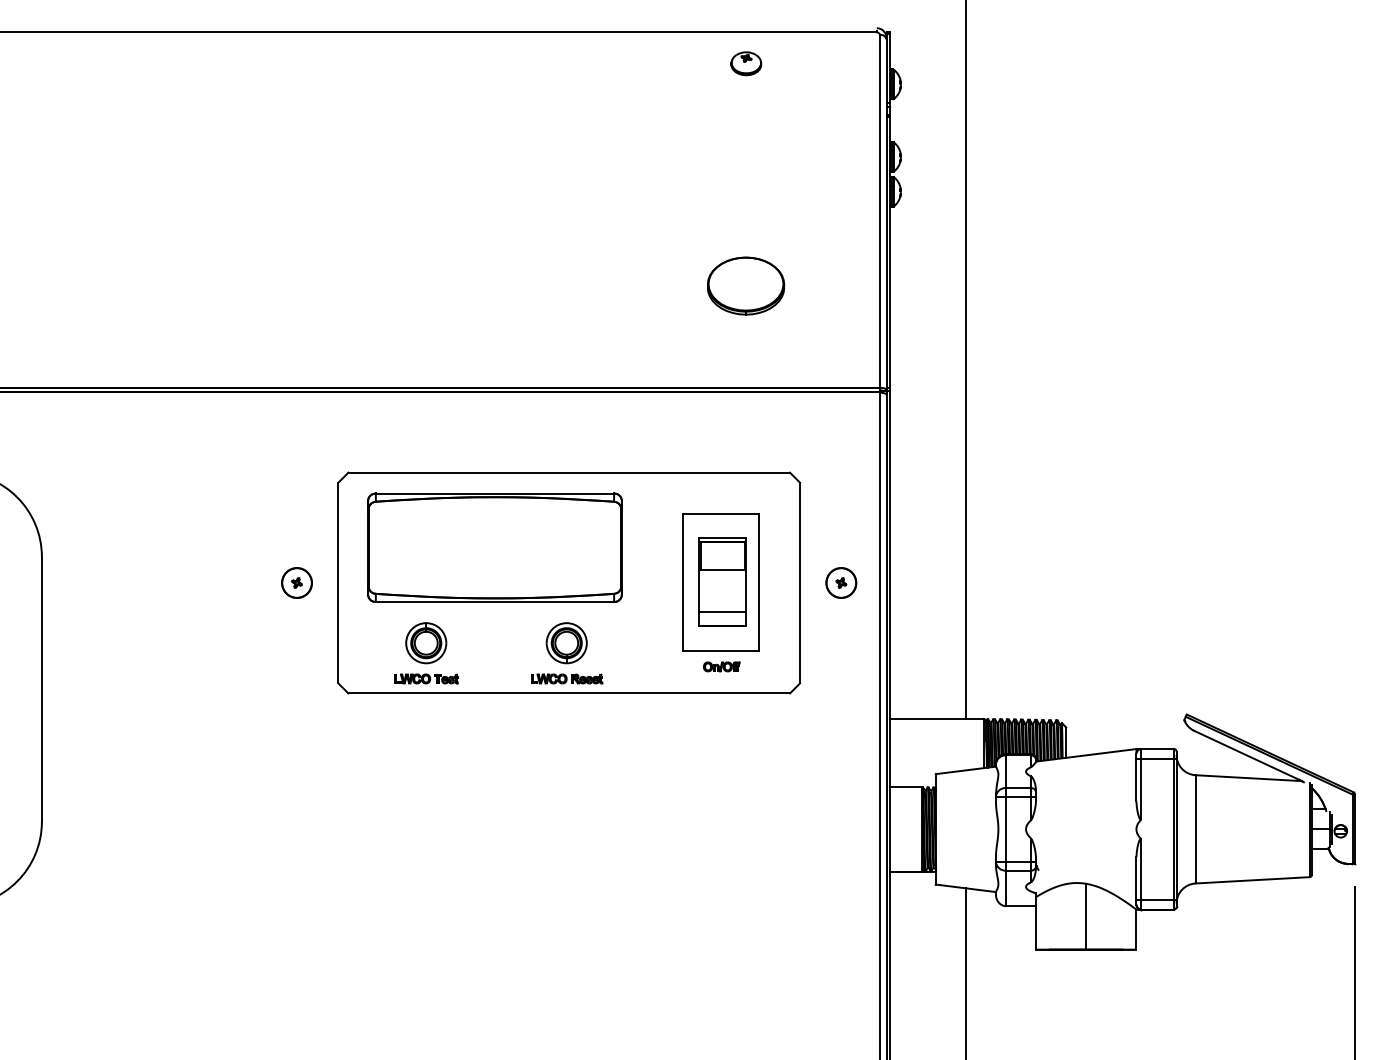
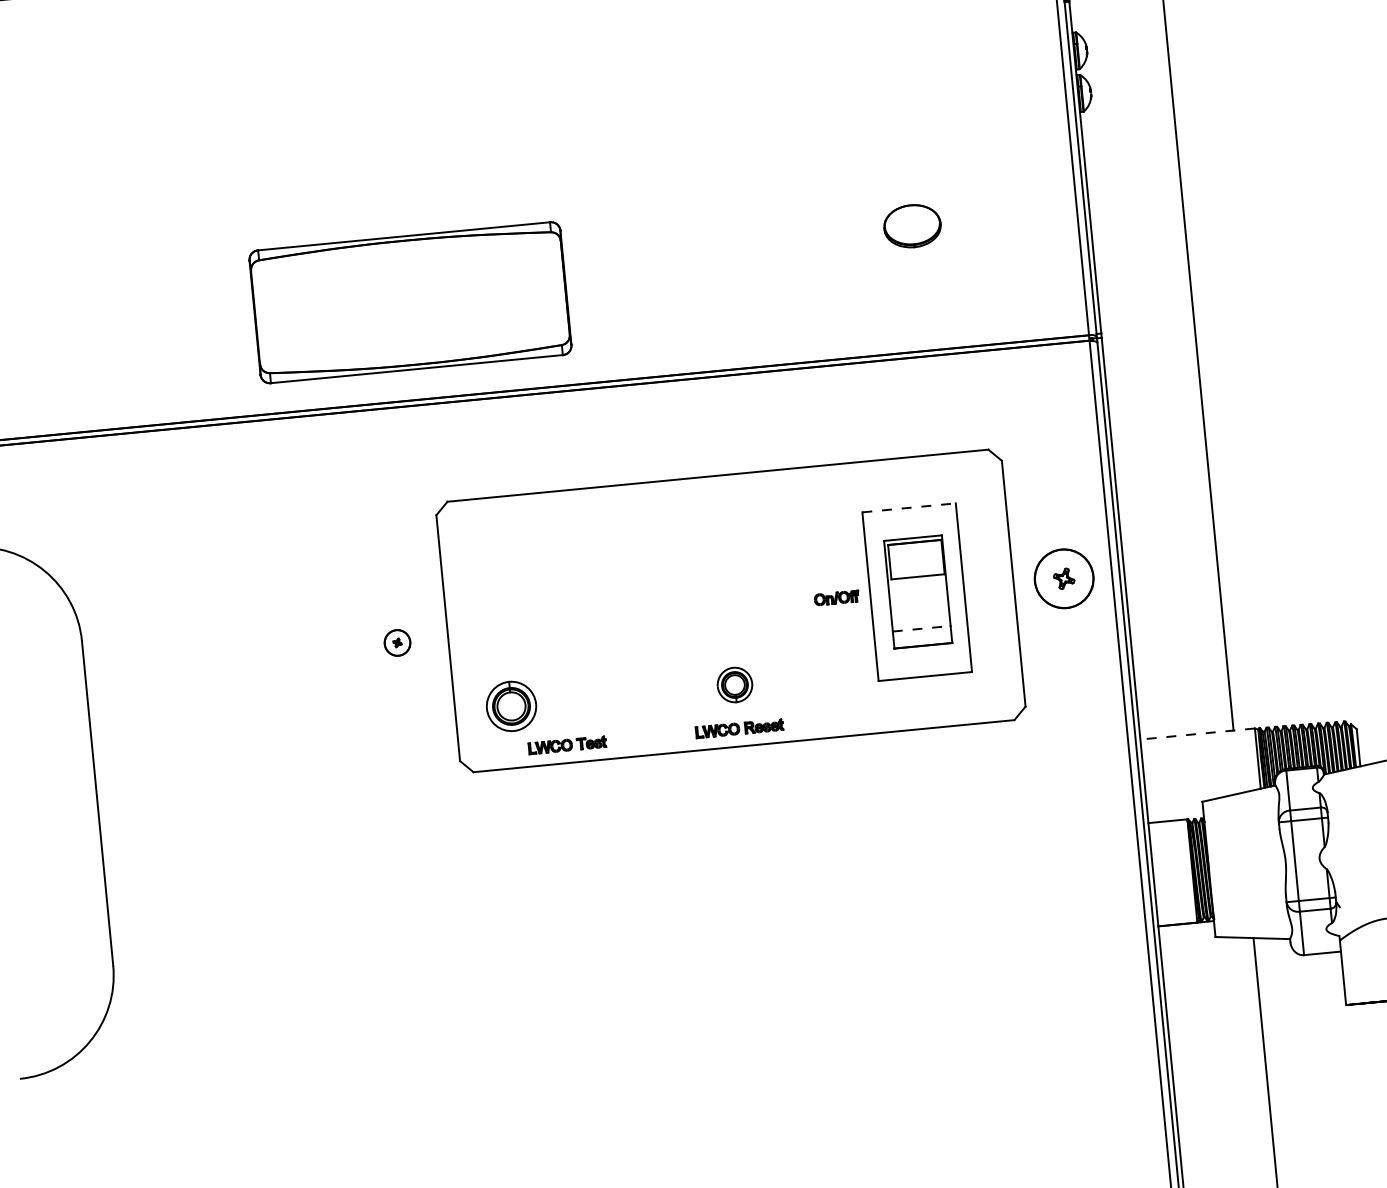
part: (745, 285) -> (911, 225), size x0.6
line: (721, 513) -> (909, 507), solid -> dashed
part: (494, 547) -> (409, 302), moved
part: (296, 582) -> (396, 642), size x0.7
part: (841, 582) -> (1064, 578), size x1.6
line: (722, 612) -> (922, 628), solid -> dashed
part: (426, 643) -> (511, 706), moved
part: (566, 643) -> (734, 685), size x0.7
part: (721, 666) -> (836, 597), moved
line: (937, 718) -> (1198, 733), solid -> dashed

